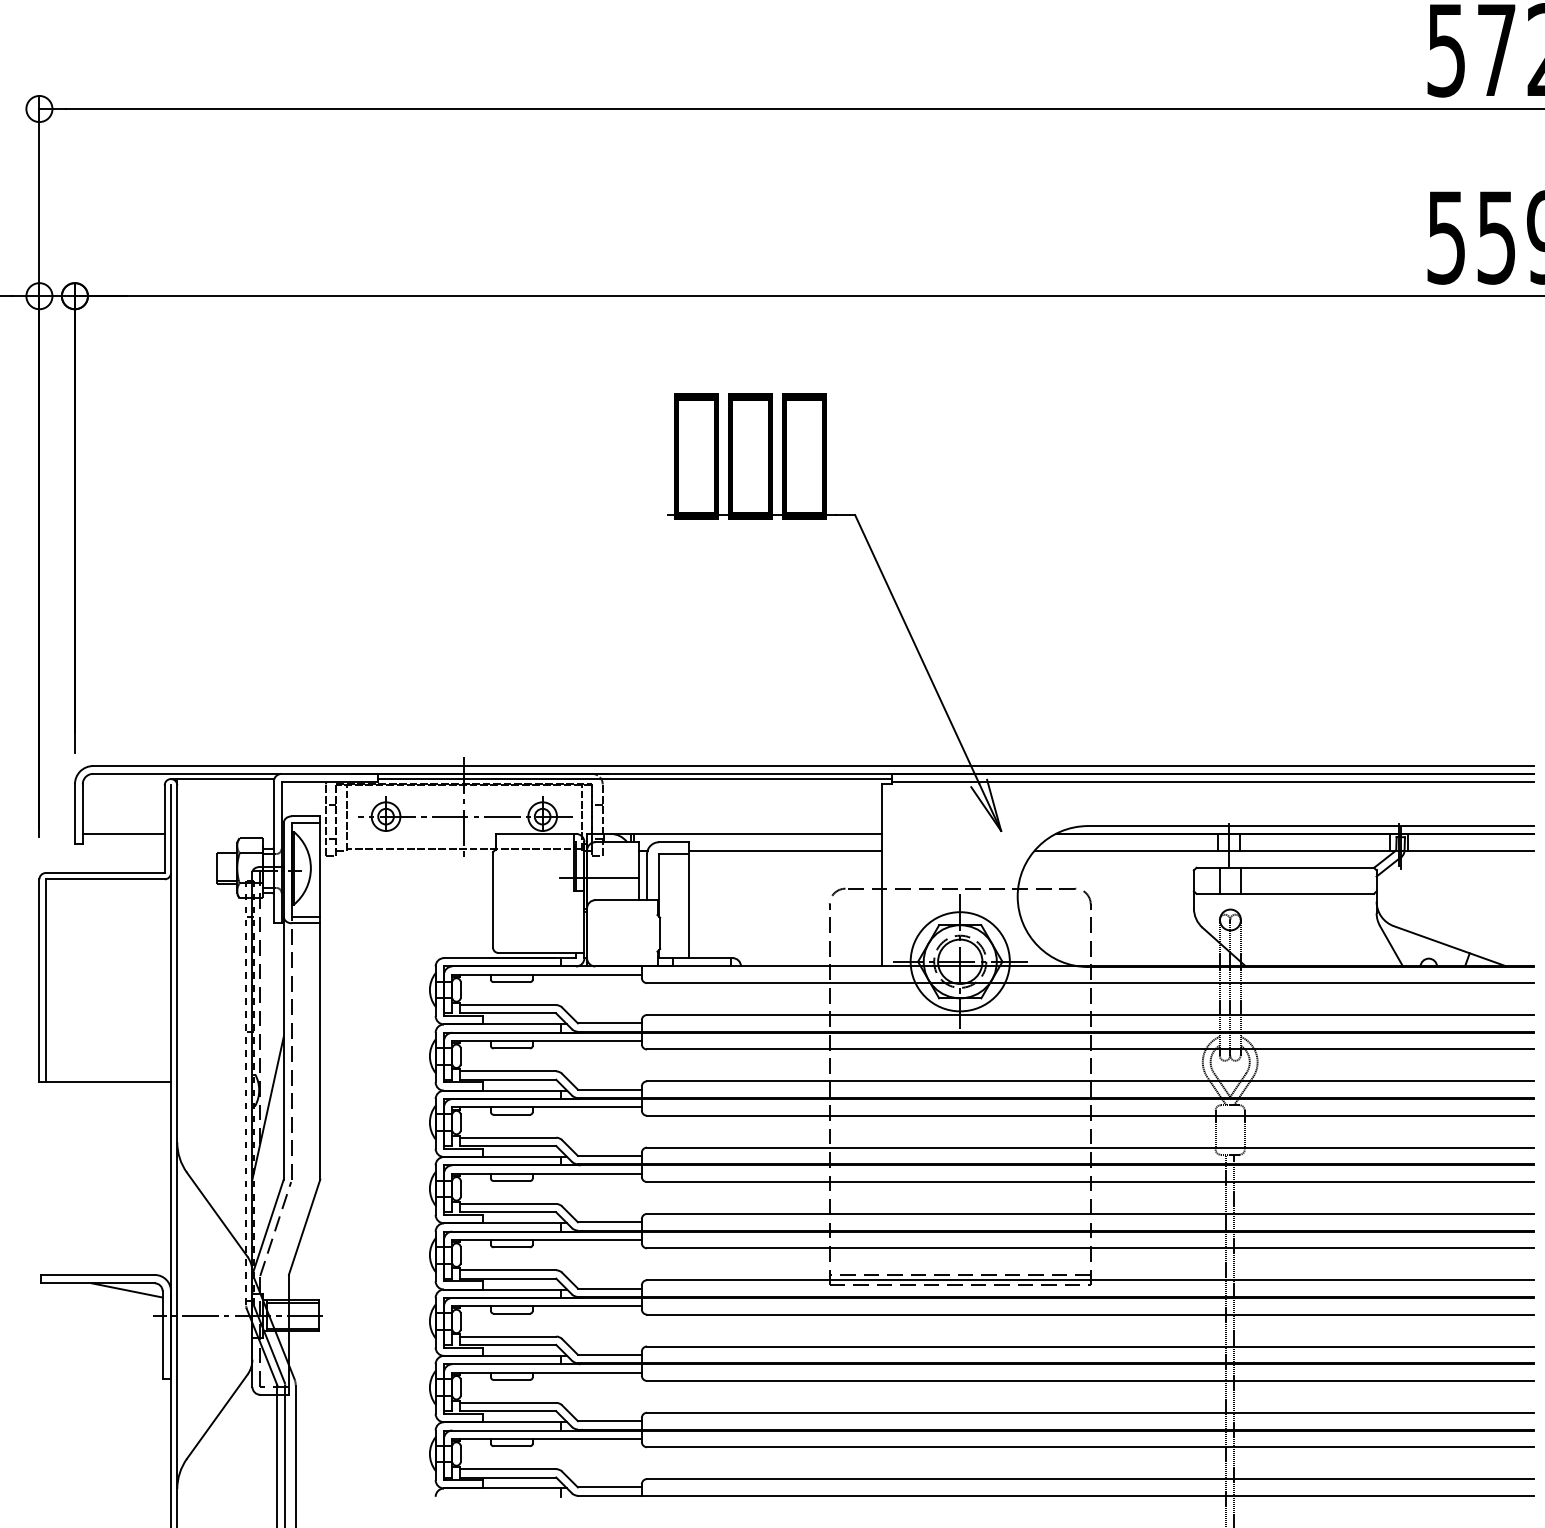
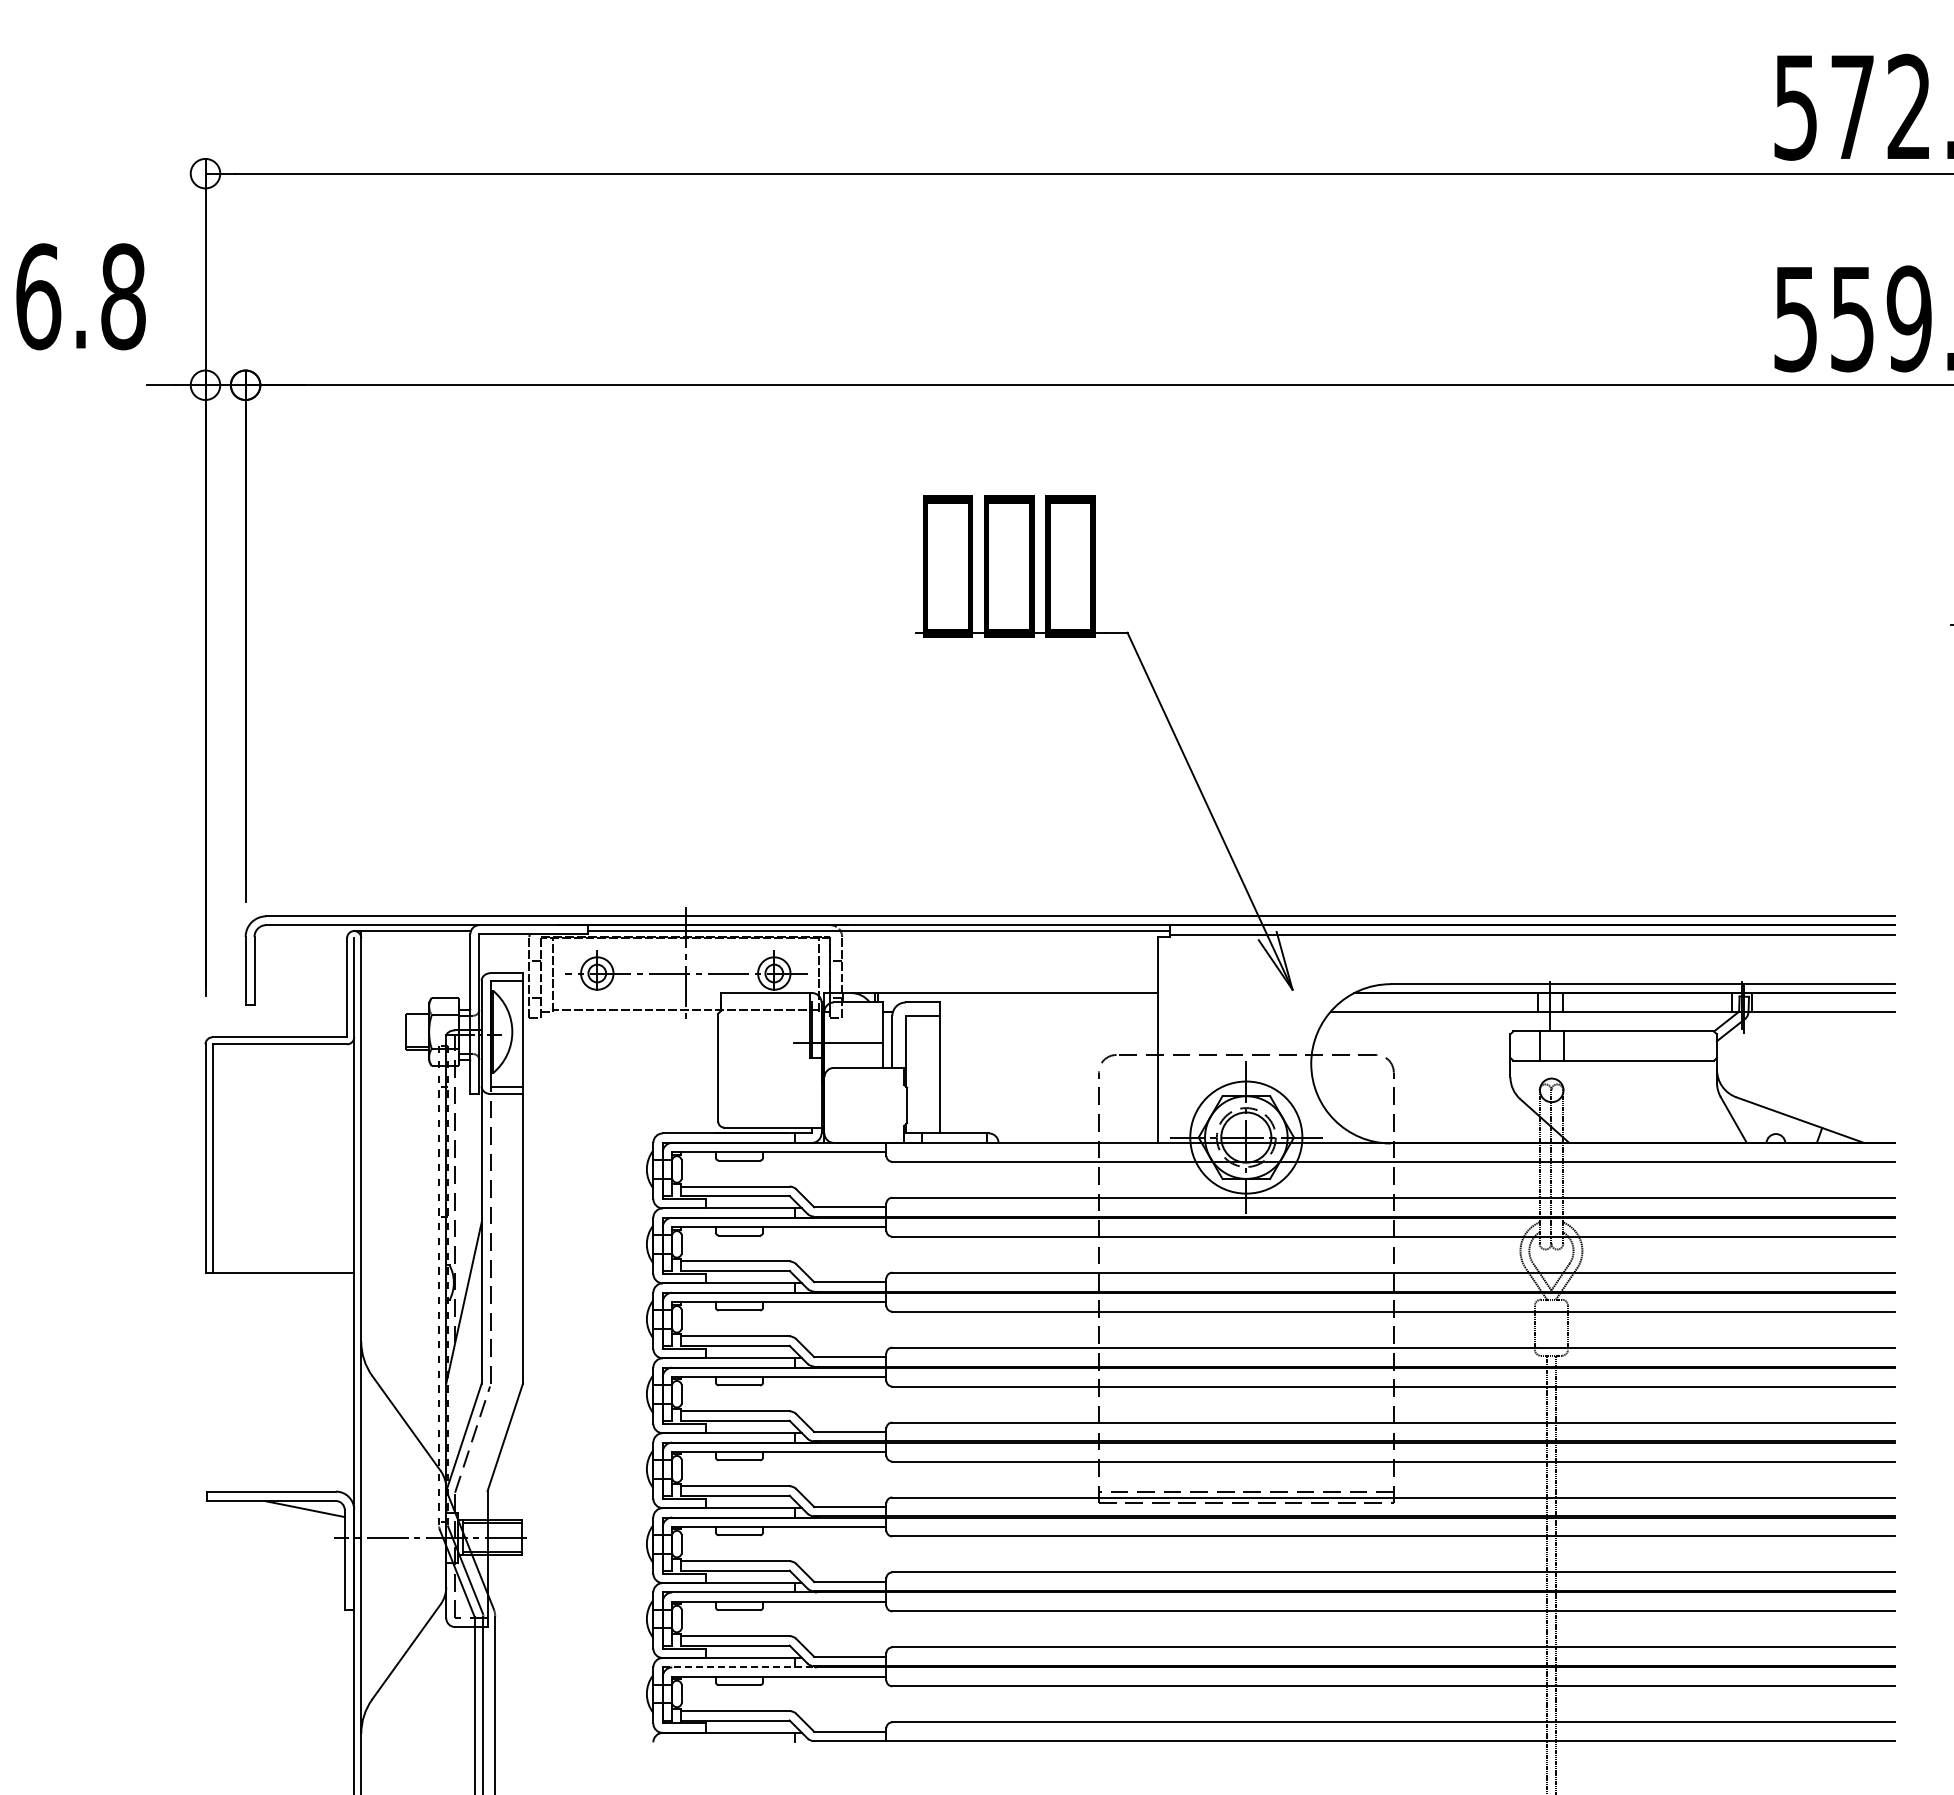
line: (123, 834) -> (300, 993), removed
line: (785, 850) -> (1048, 1011), removed
line: (511, 1430) -> (739, 1667), solid -> dashed

